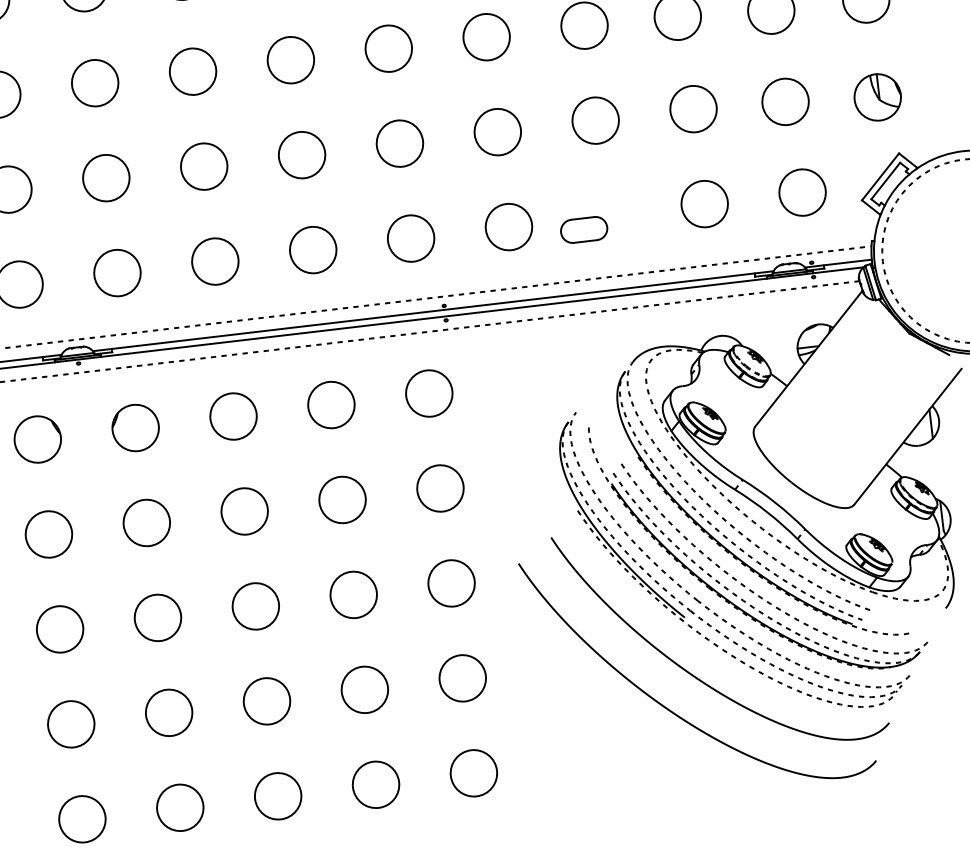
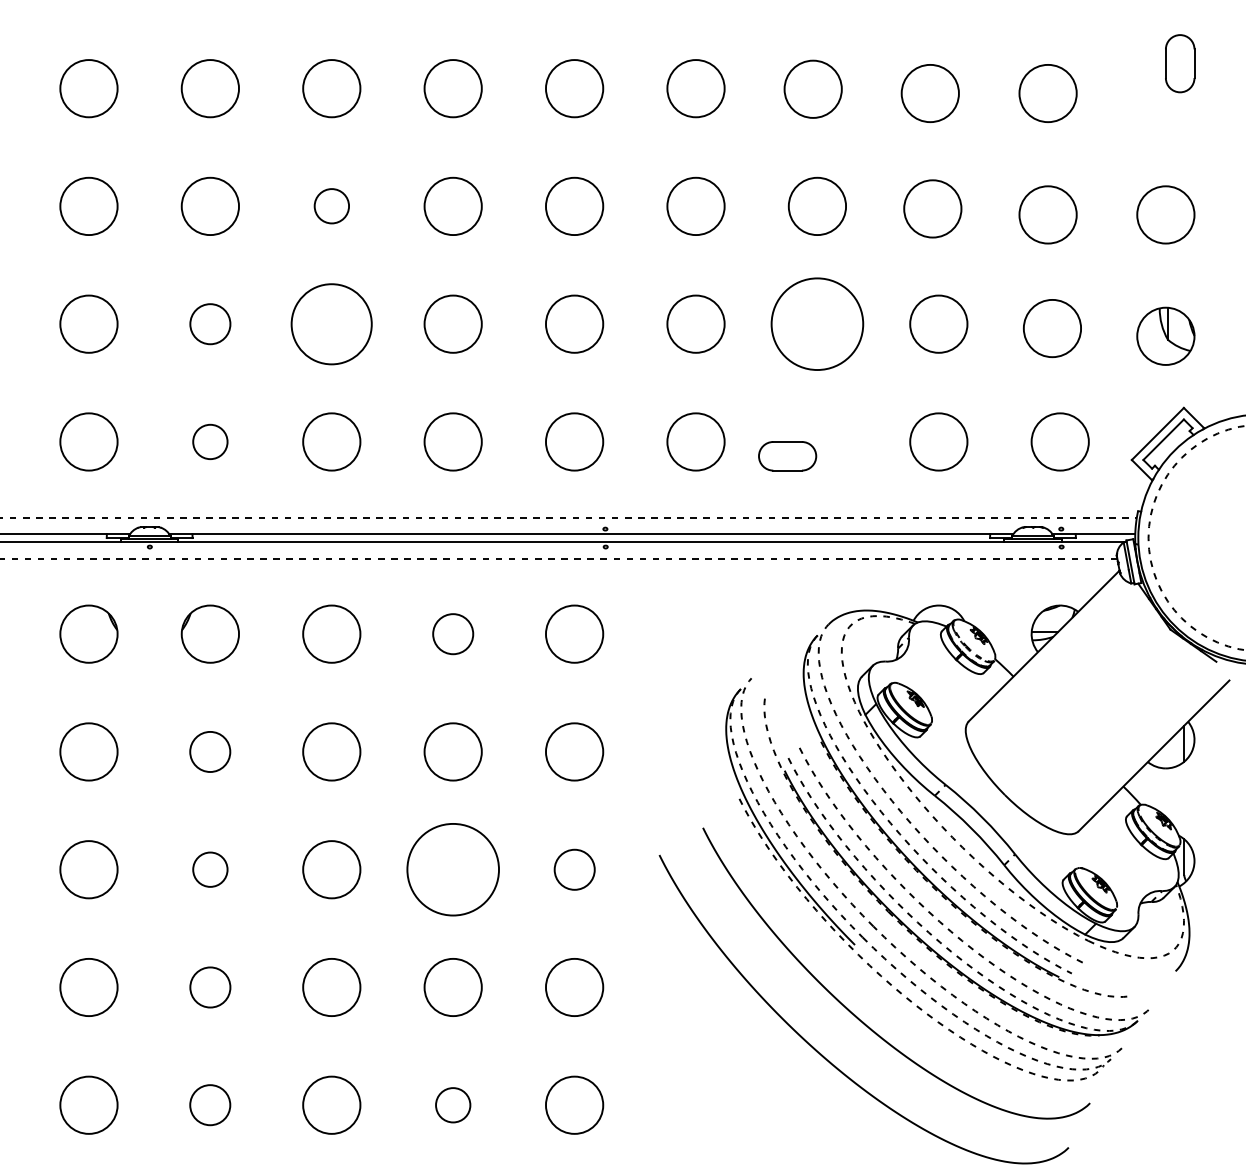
circle: (192, 70) -> (331, 205), size x0.6
circle: (595, 120) -> (817, 323), size x1.6
circle: (203, 166) -> (331, 323), size x1.4
circle: (106, 177) -> (210, 323), size x0.7
circle: (117, 272) -> (210, 441), size x0.6
circle: (330, 404) -> (452, 633), size x0.7
circle: (146, 522) -> (209, 751), size x0.7
circle: (451, 583) -> (574, 869), size x0.7
circle: (353, 594) -> (452, 869), size x1.6
circle: (158, 617) -> (210, 869), size x0.6
circle: (169, 712) -> (210, 987), size x0.7
circle: (375, 784) -> (452, 1104), size x0.6
circle: (179, 807) -> (209, 1104), size x0.7

